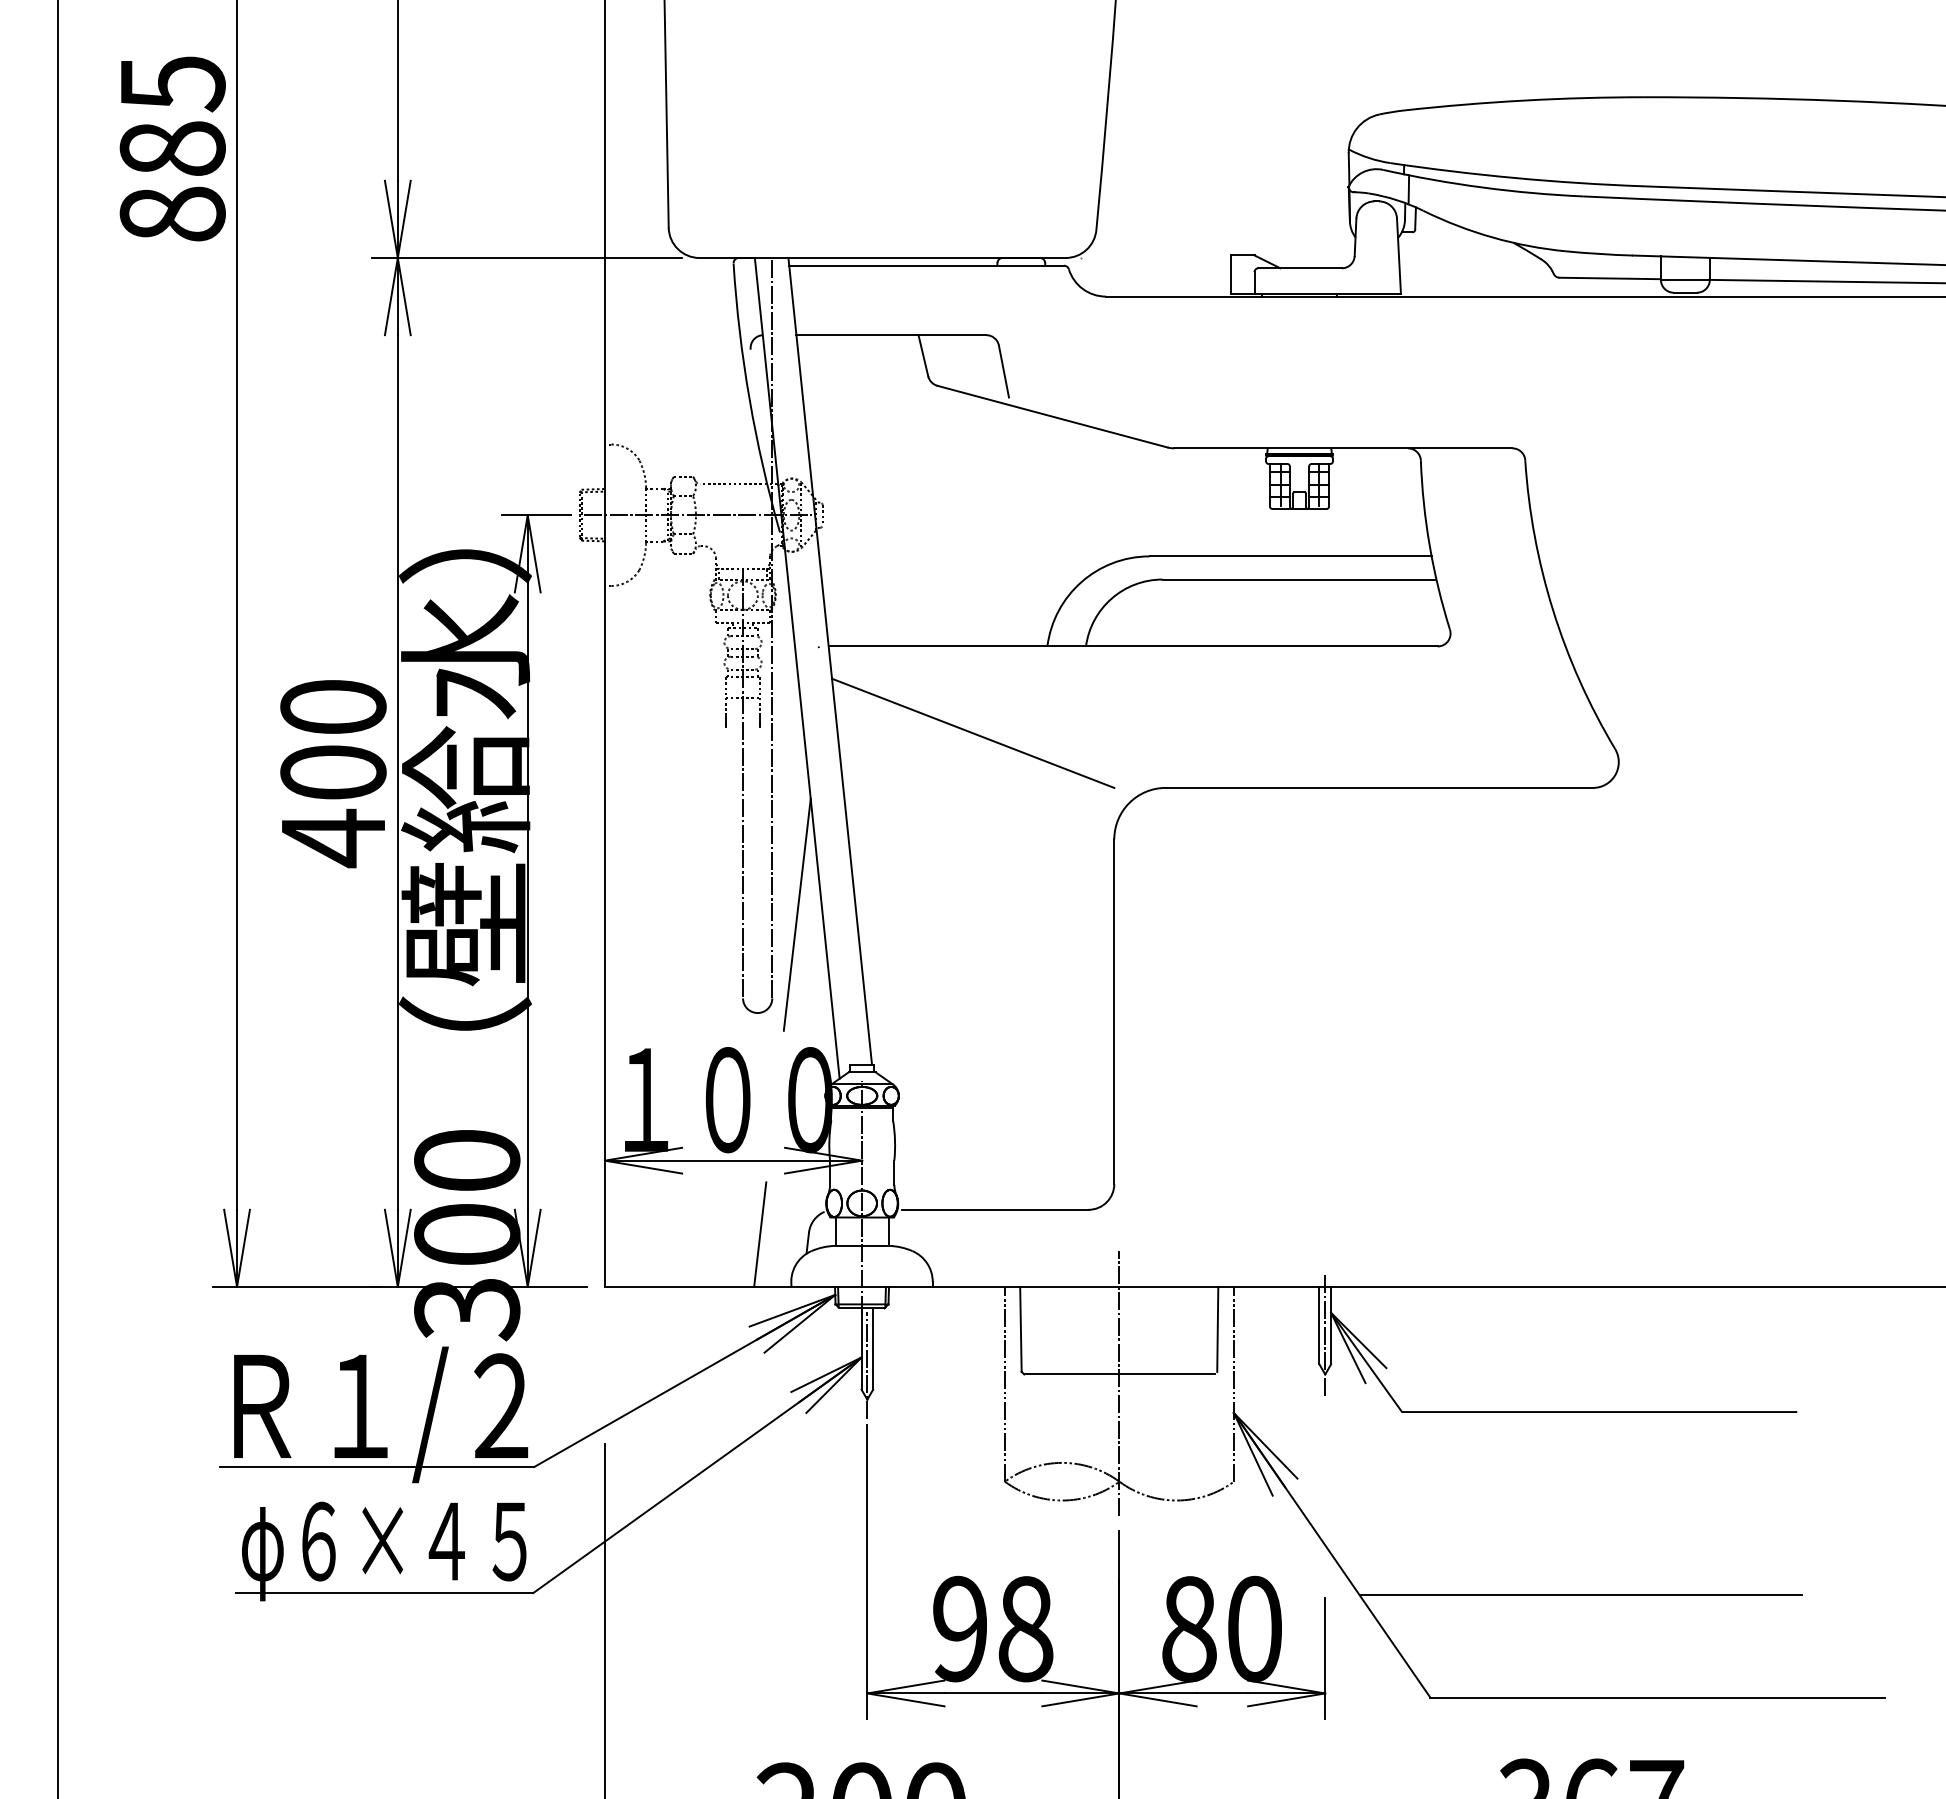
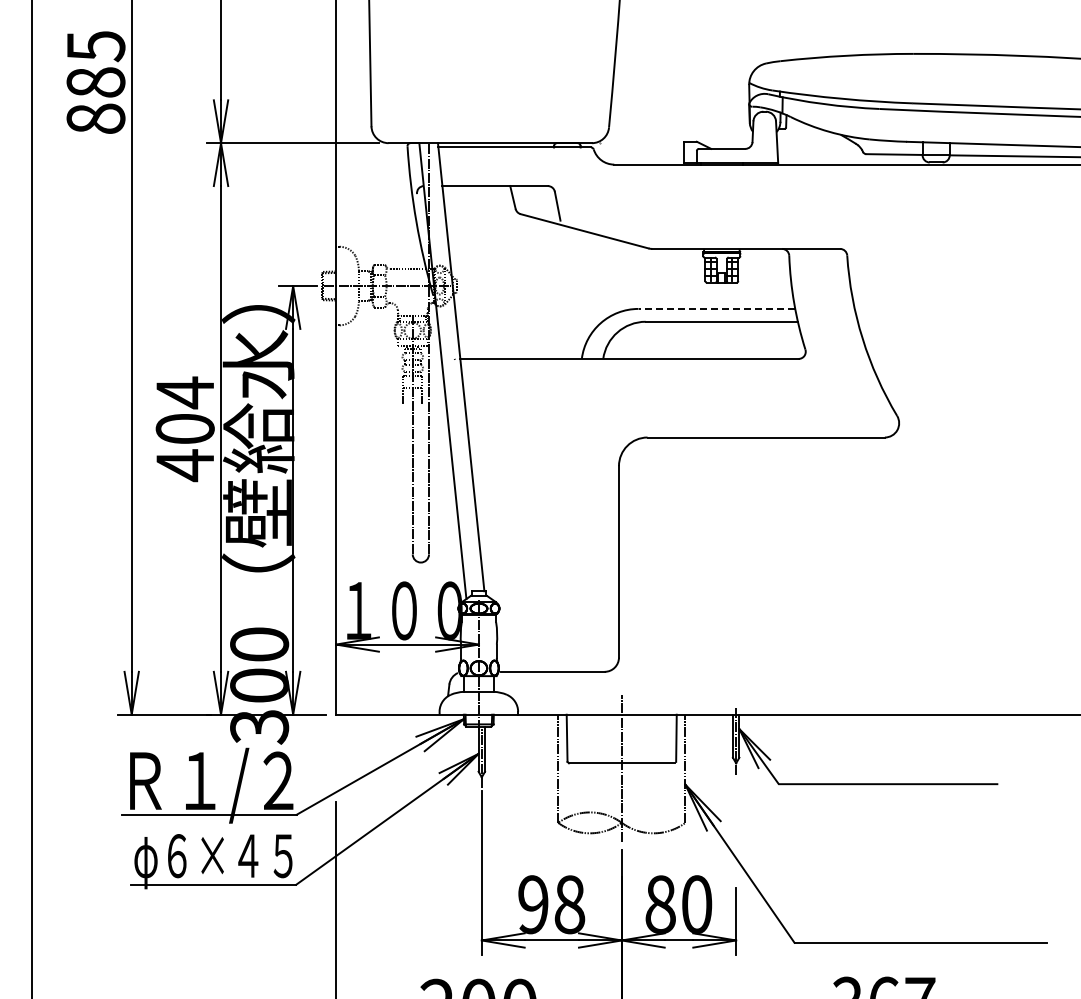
line: (1289, 555) -> (716, 308), solid -> dashed
text: (332, 706) -> (184, 392), 400 -> 404
line: (973, 732) -> (540, 406), removed
line: (796, 913) -> (442, 507), removed
line: (758, 1234) -> (421, 685), removed
line: (1581, 1594) -> (878, 885), removed

